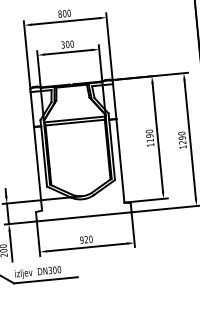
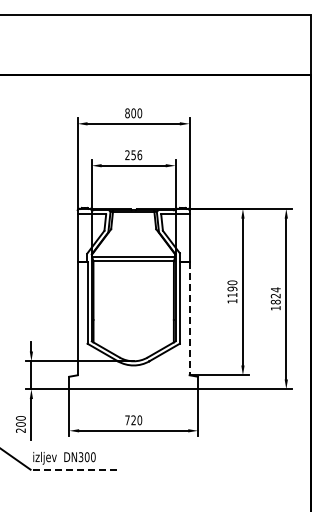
text: (67, 44) -> (133, 155), 300 -> 256
text: (182, 137) -> (275, 295), 1290 -> 1824
line: (120, 160) -> (189, 318), solid -> dashed
text: (81, 240) -> (127, 420), 920 -> 720
line: (45, 280) -> (73, 469), solid -> dashed

